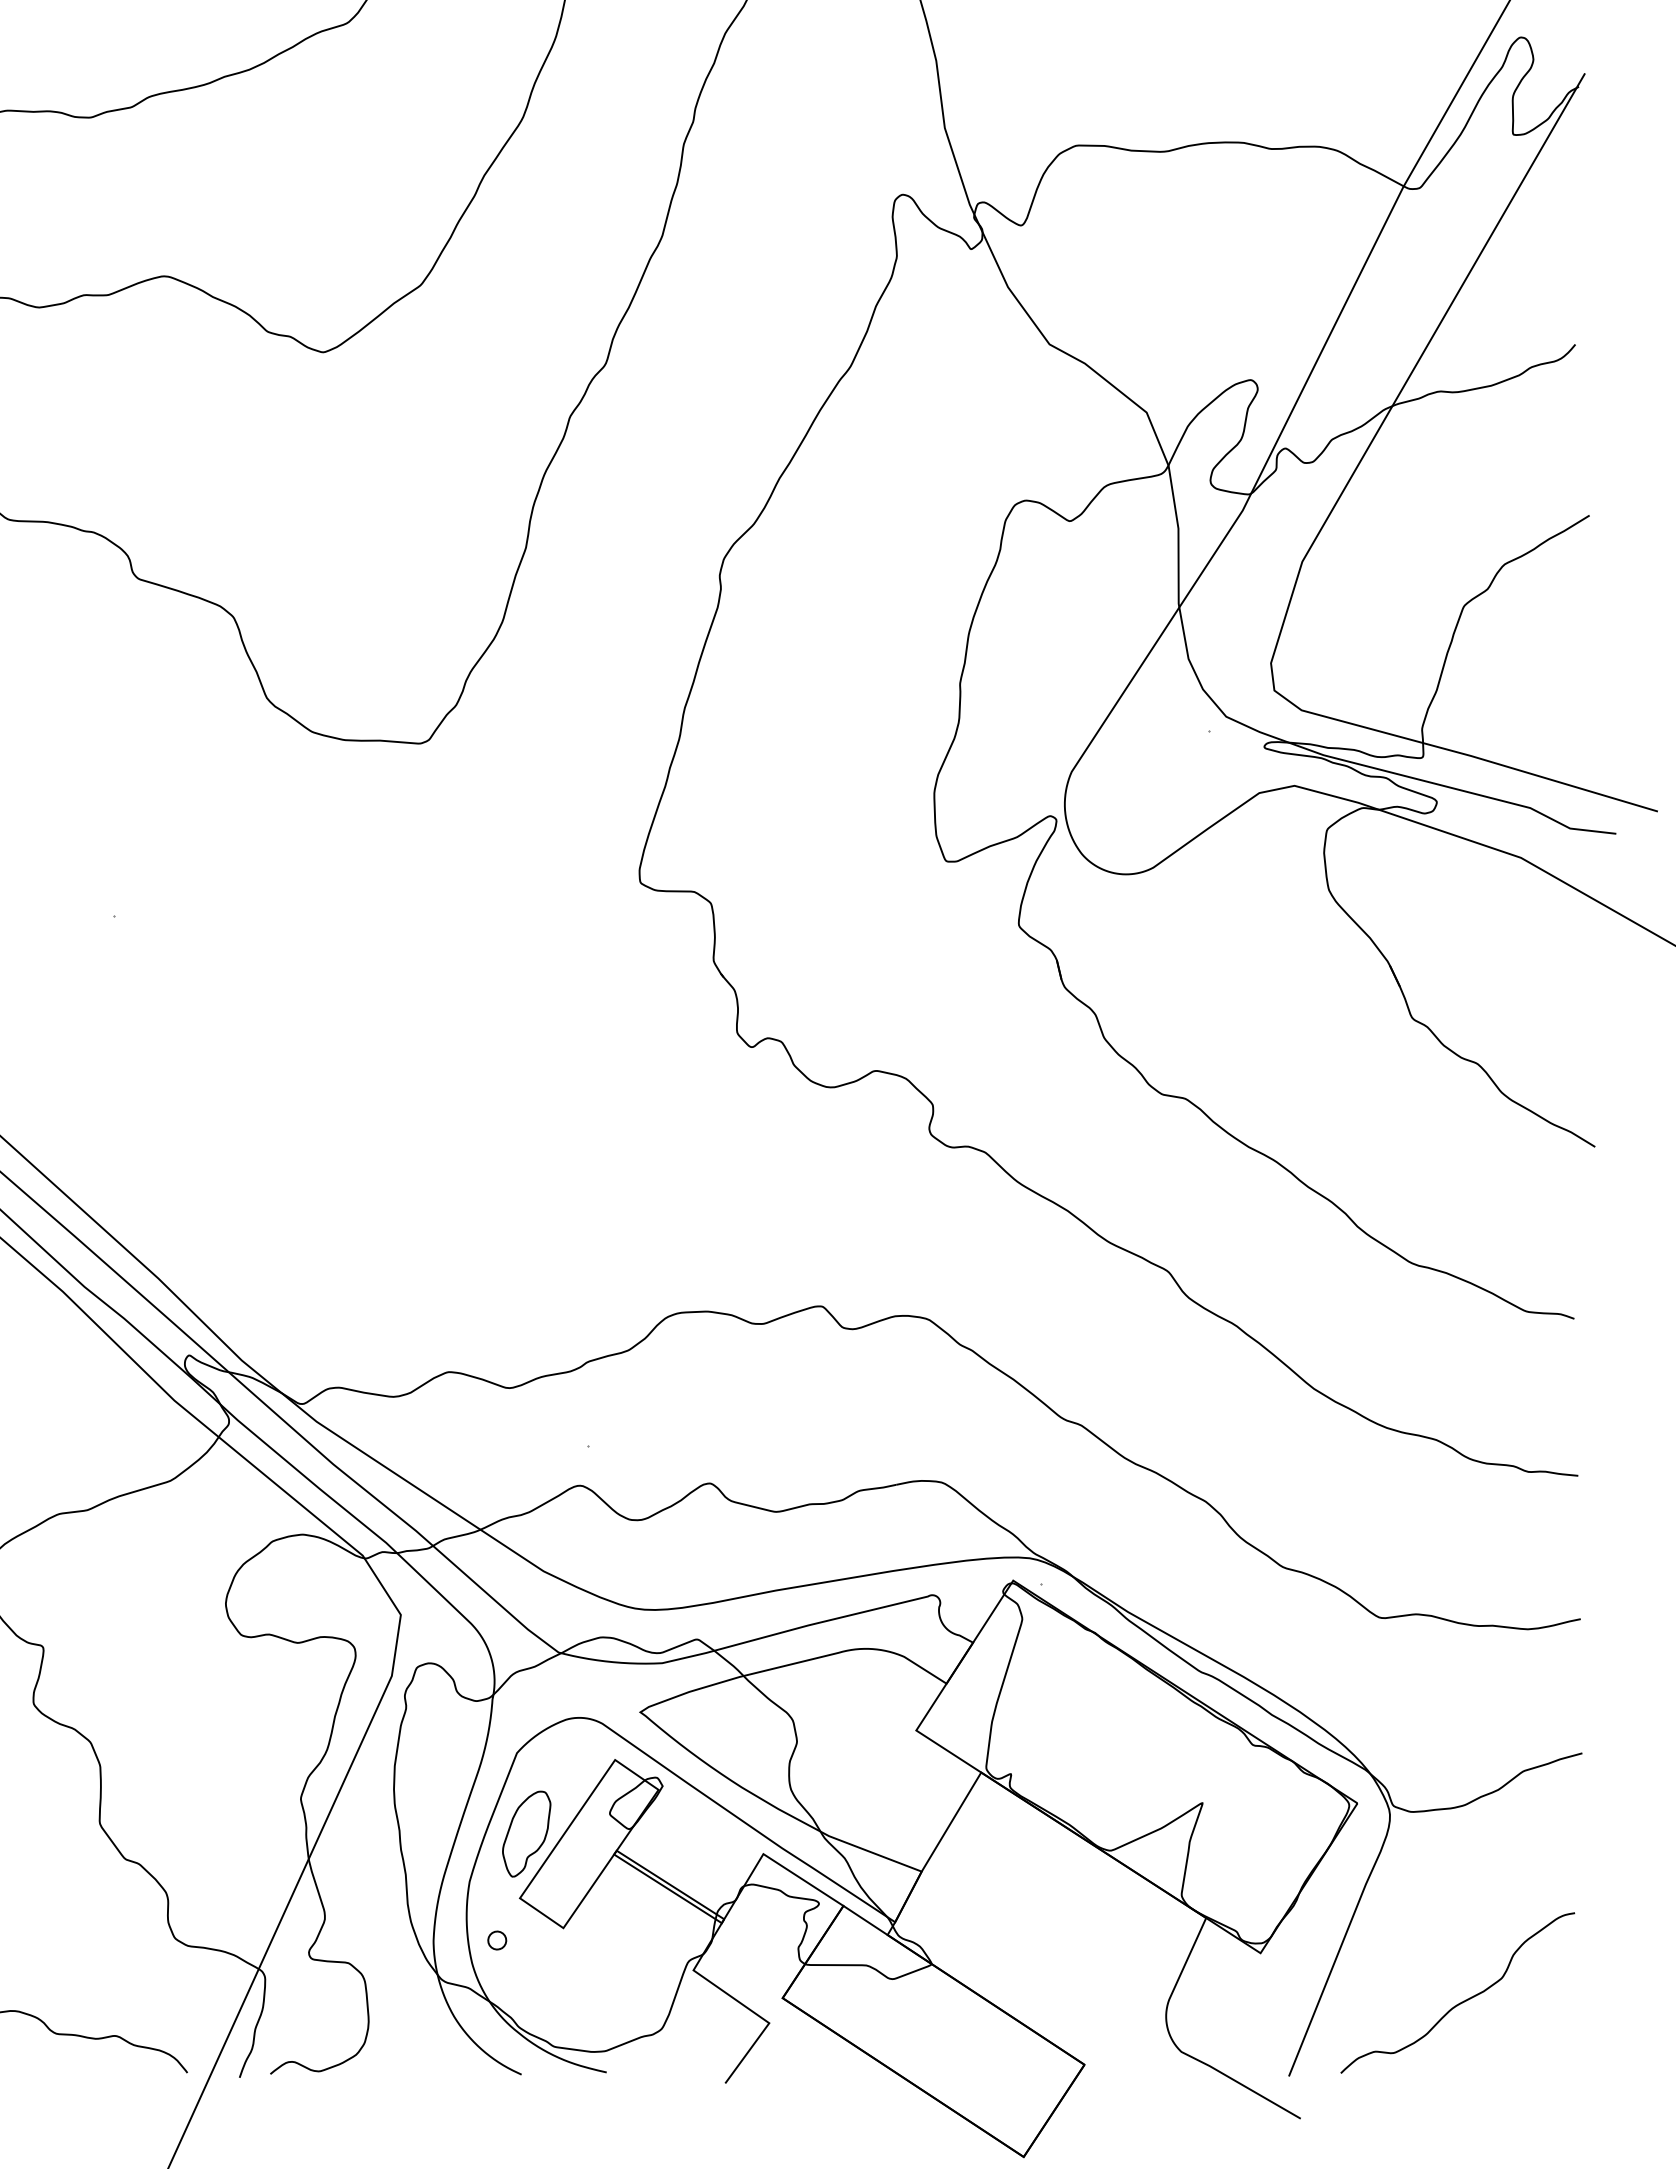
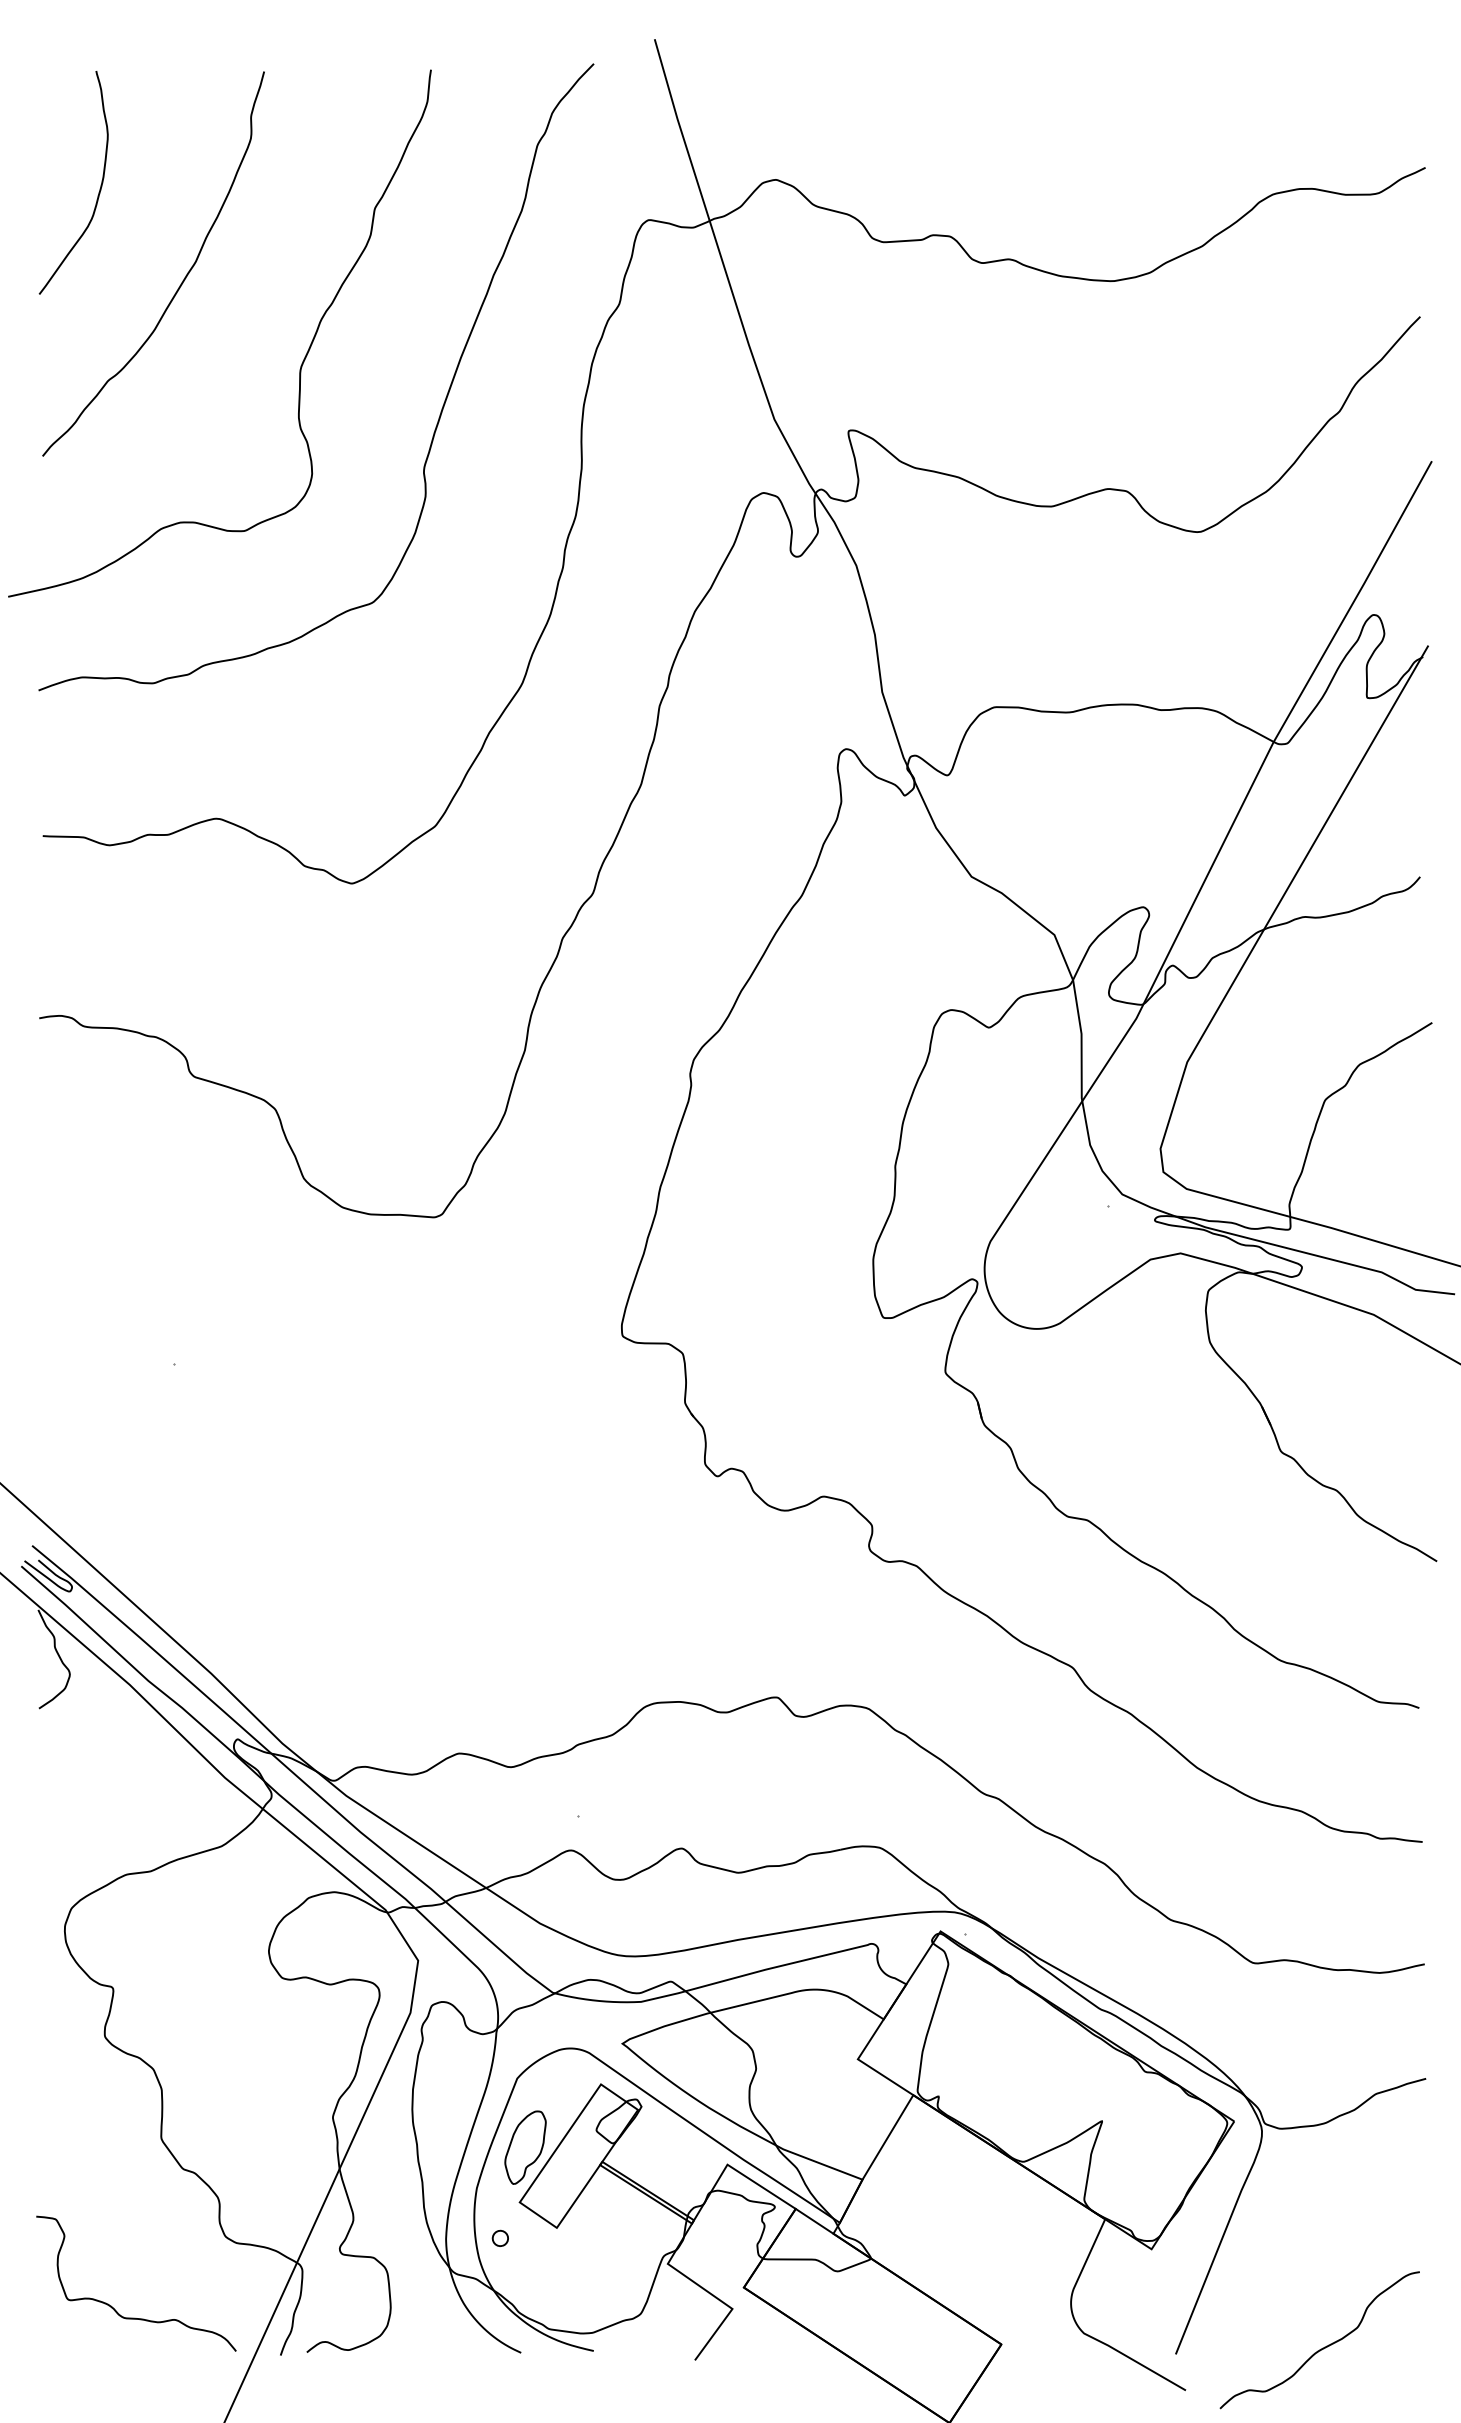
curve: (1460, 2001) -> (1322, 2347), moved

